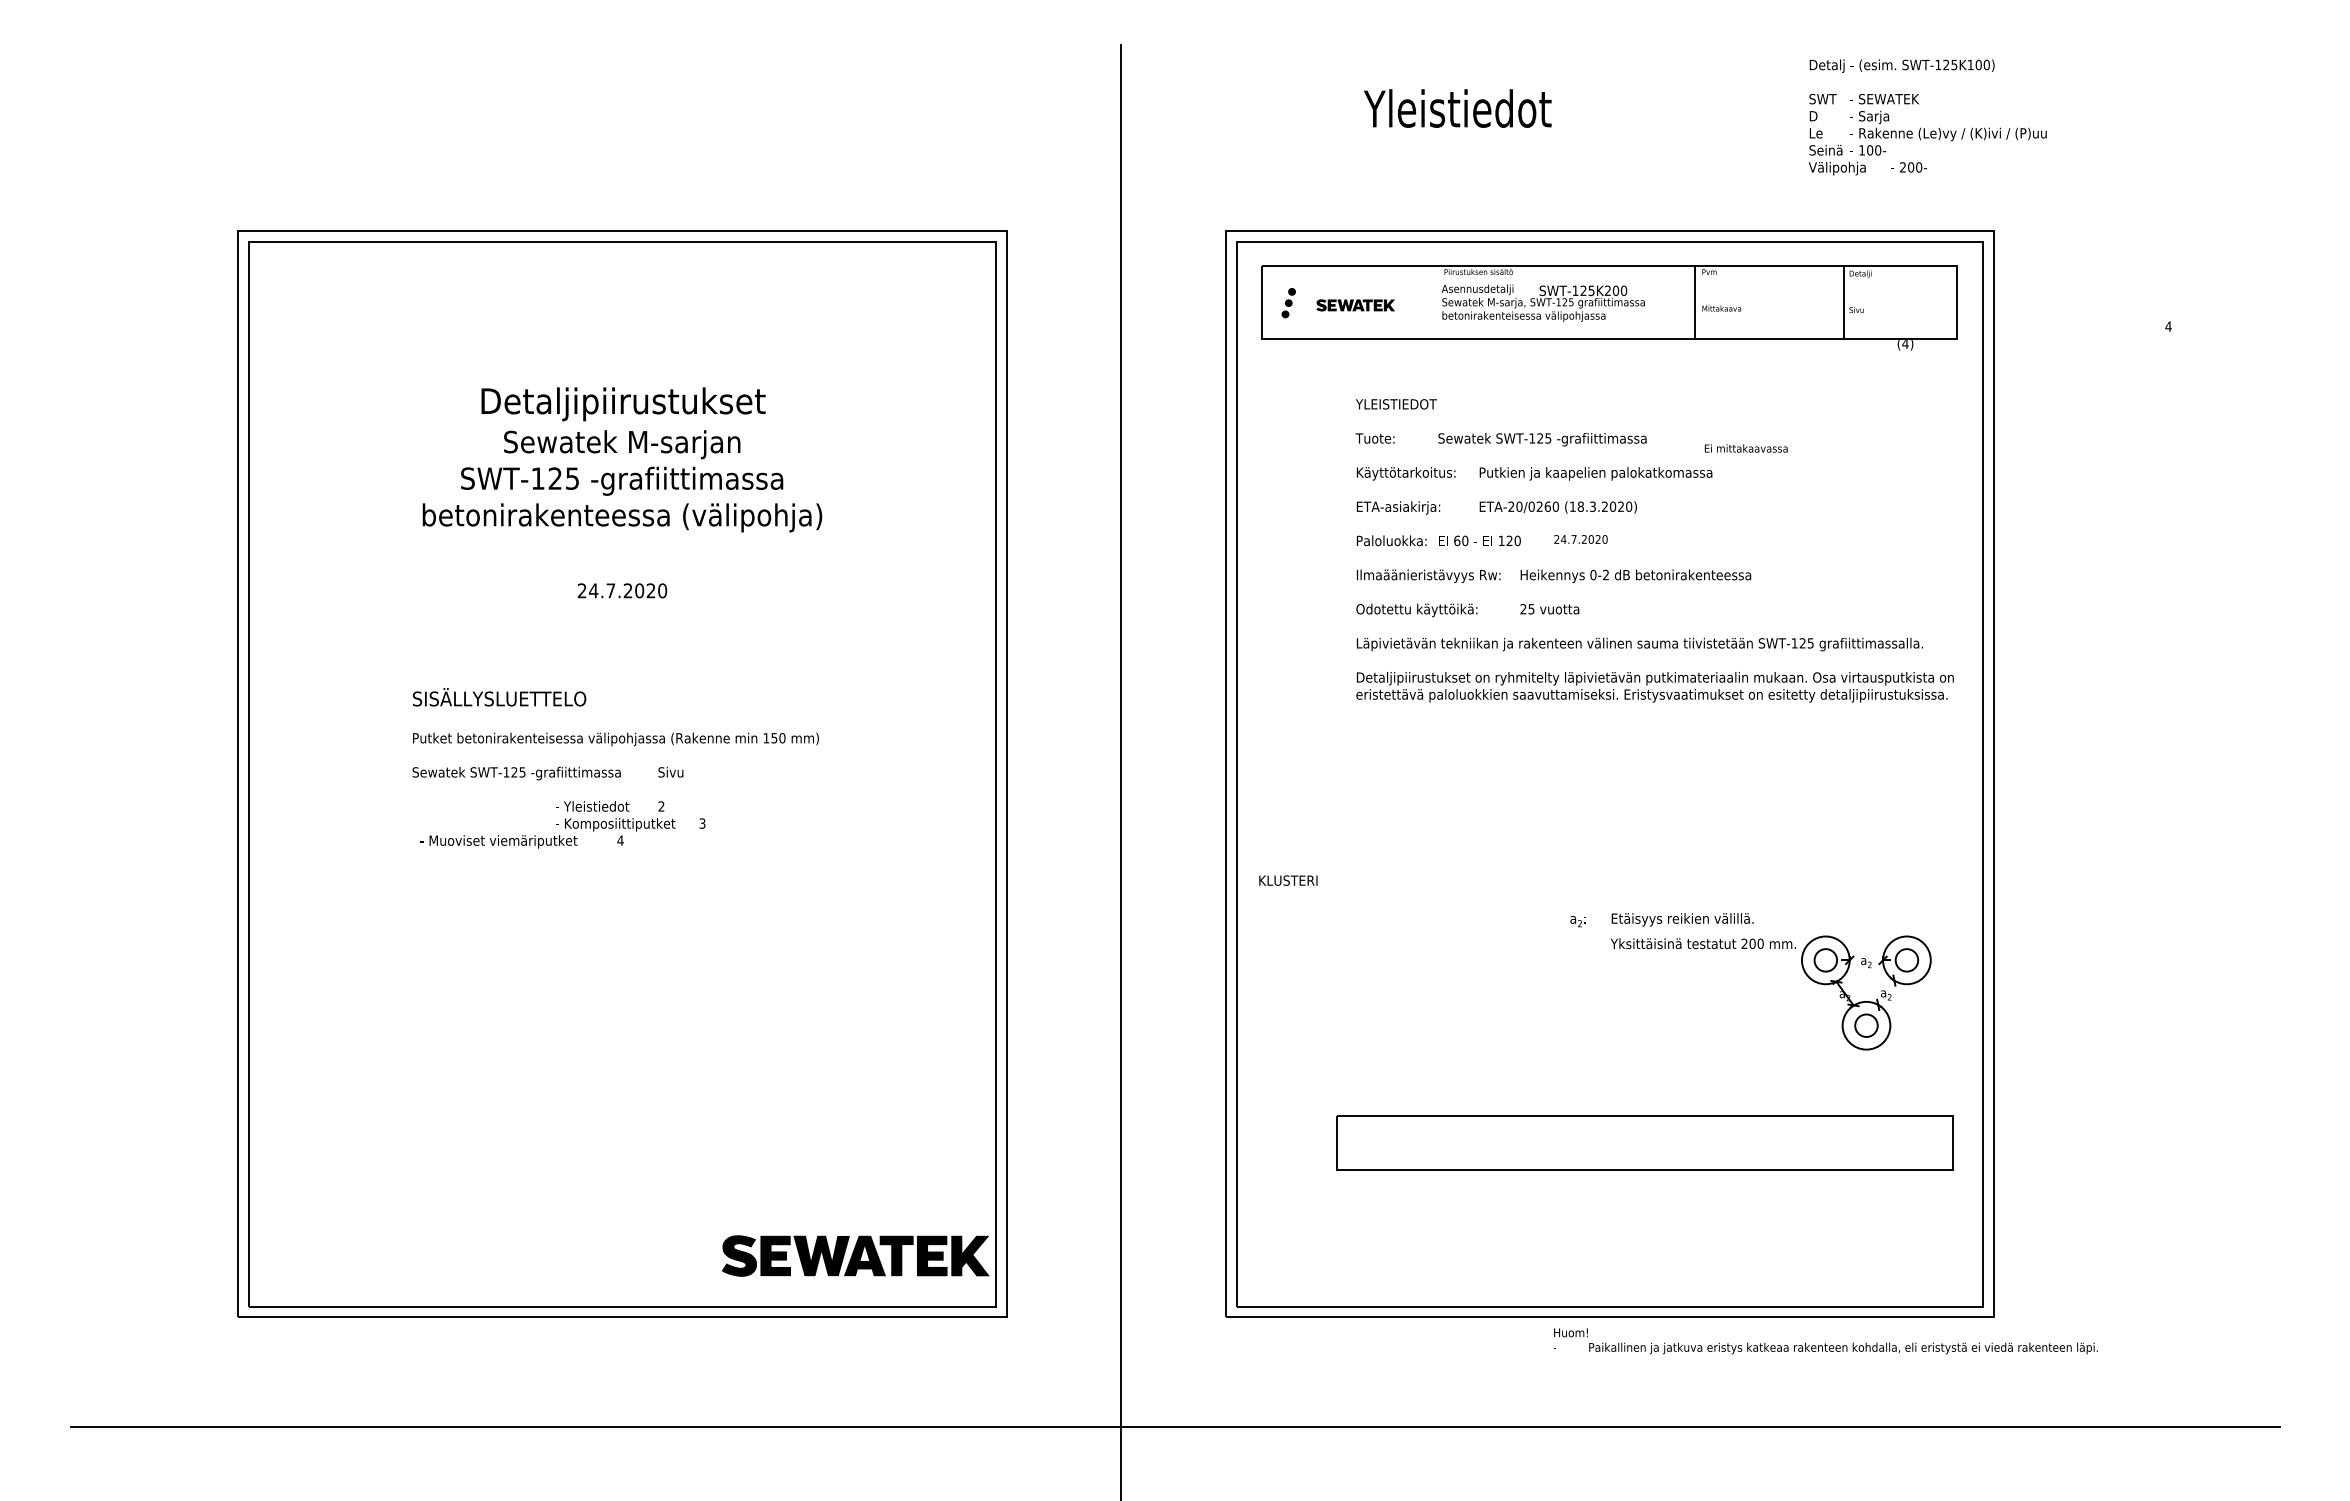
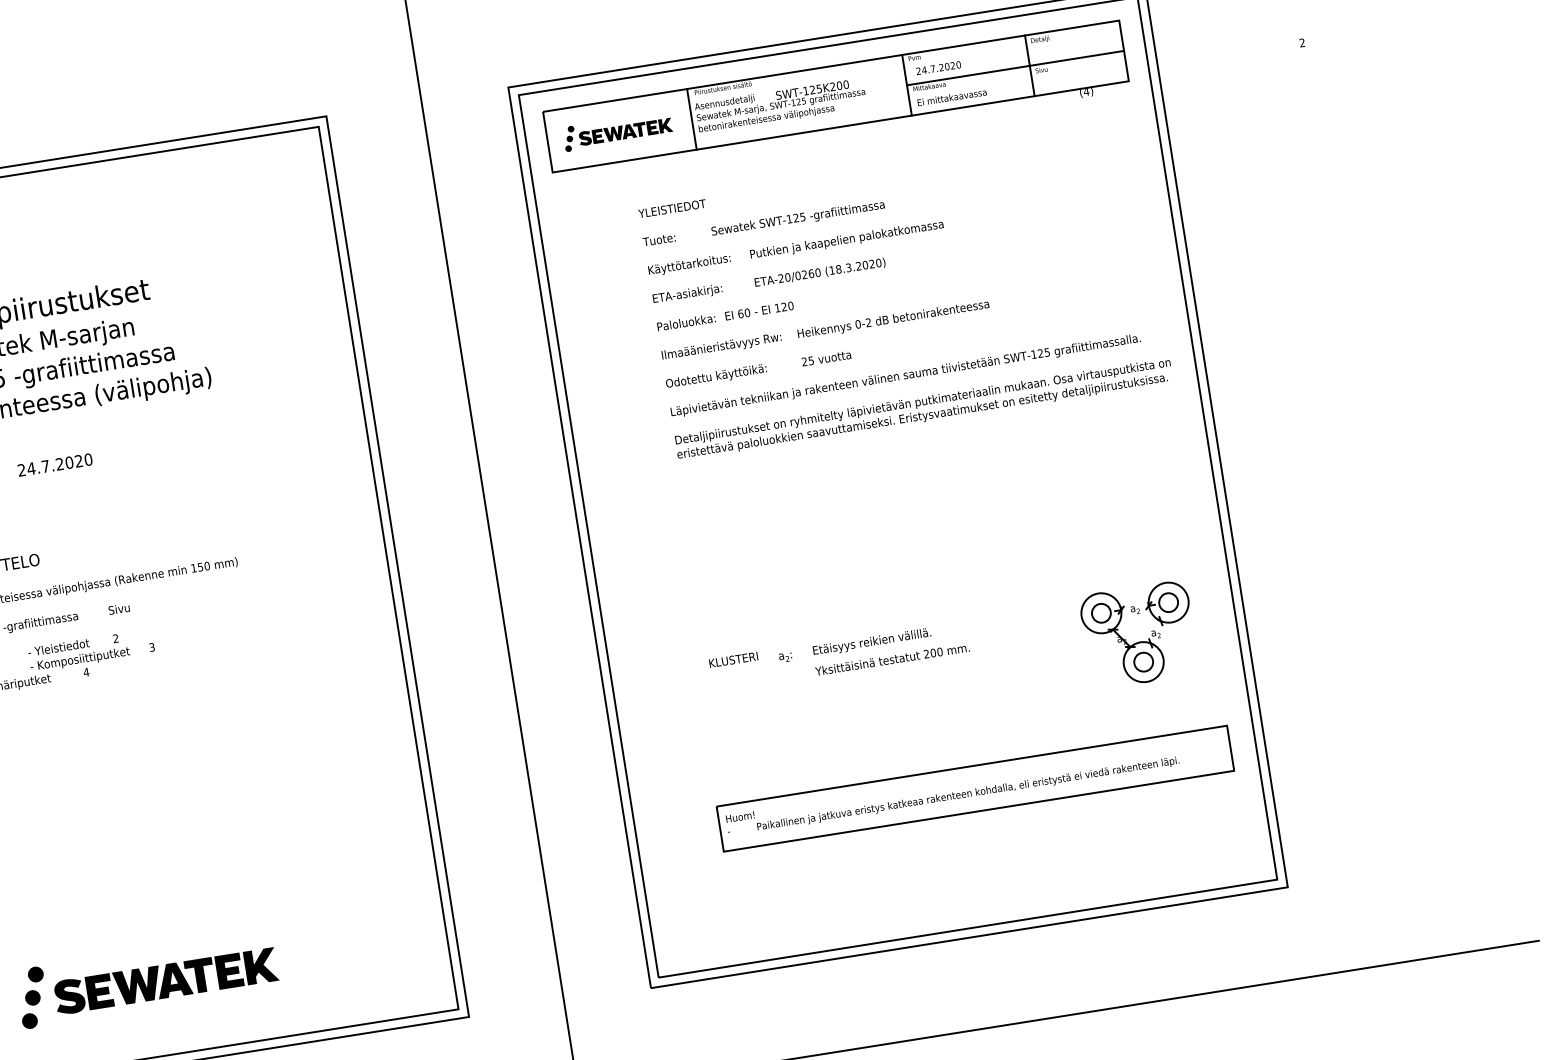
line: (1436, 302) -> (692, 119), added
line: (1826, 302) -> (1015, 67), added
part: (1355, 305) -> (625, 132), size x1.43
text: (2168, 326) -> (1302, 42), 4 -> 2
text: (1745, 448) -> (951, 97), moved
text: (1580, 539) -> (938, 68), moved
text: (1288, 880) -> (733, 659), moved
text: (1682, 931) -> (873, 652), moved
fill: (504, 1186) -> (35, 974), added
fill: (496, 1213) -> (32, 997), added
fill: (488, 1240) -> (29, 1021), added
part: (855, 1255) -> (165, 980), moved
text: (1825, 1341) -> (952, 790), moved

